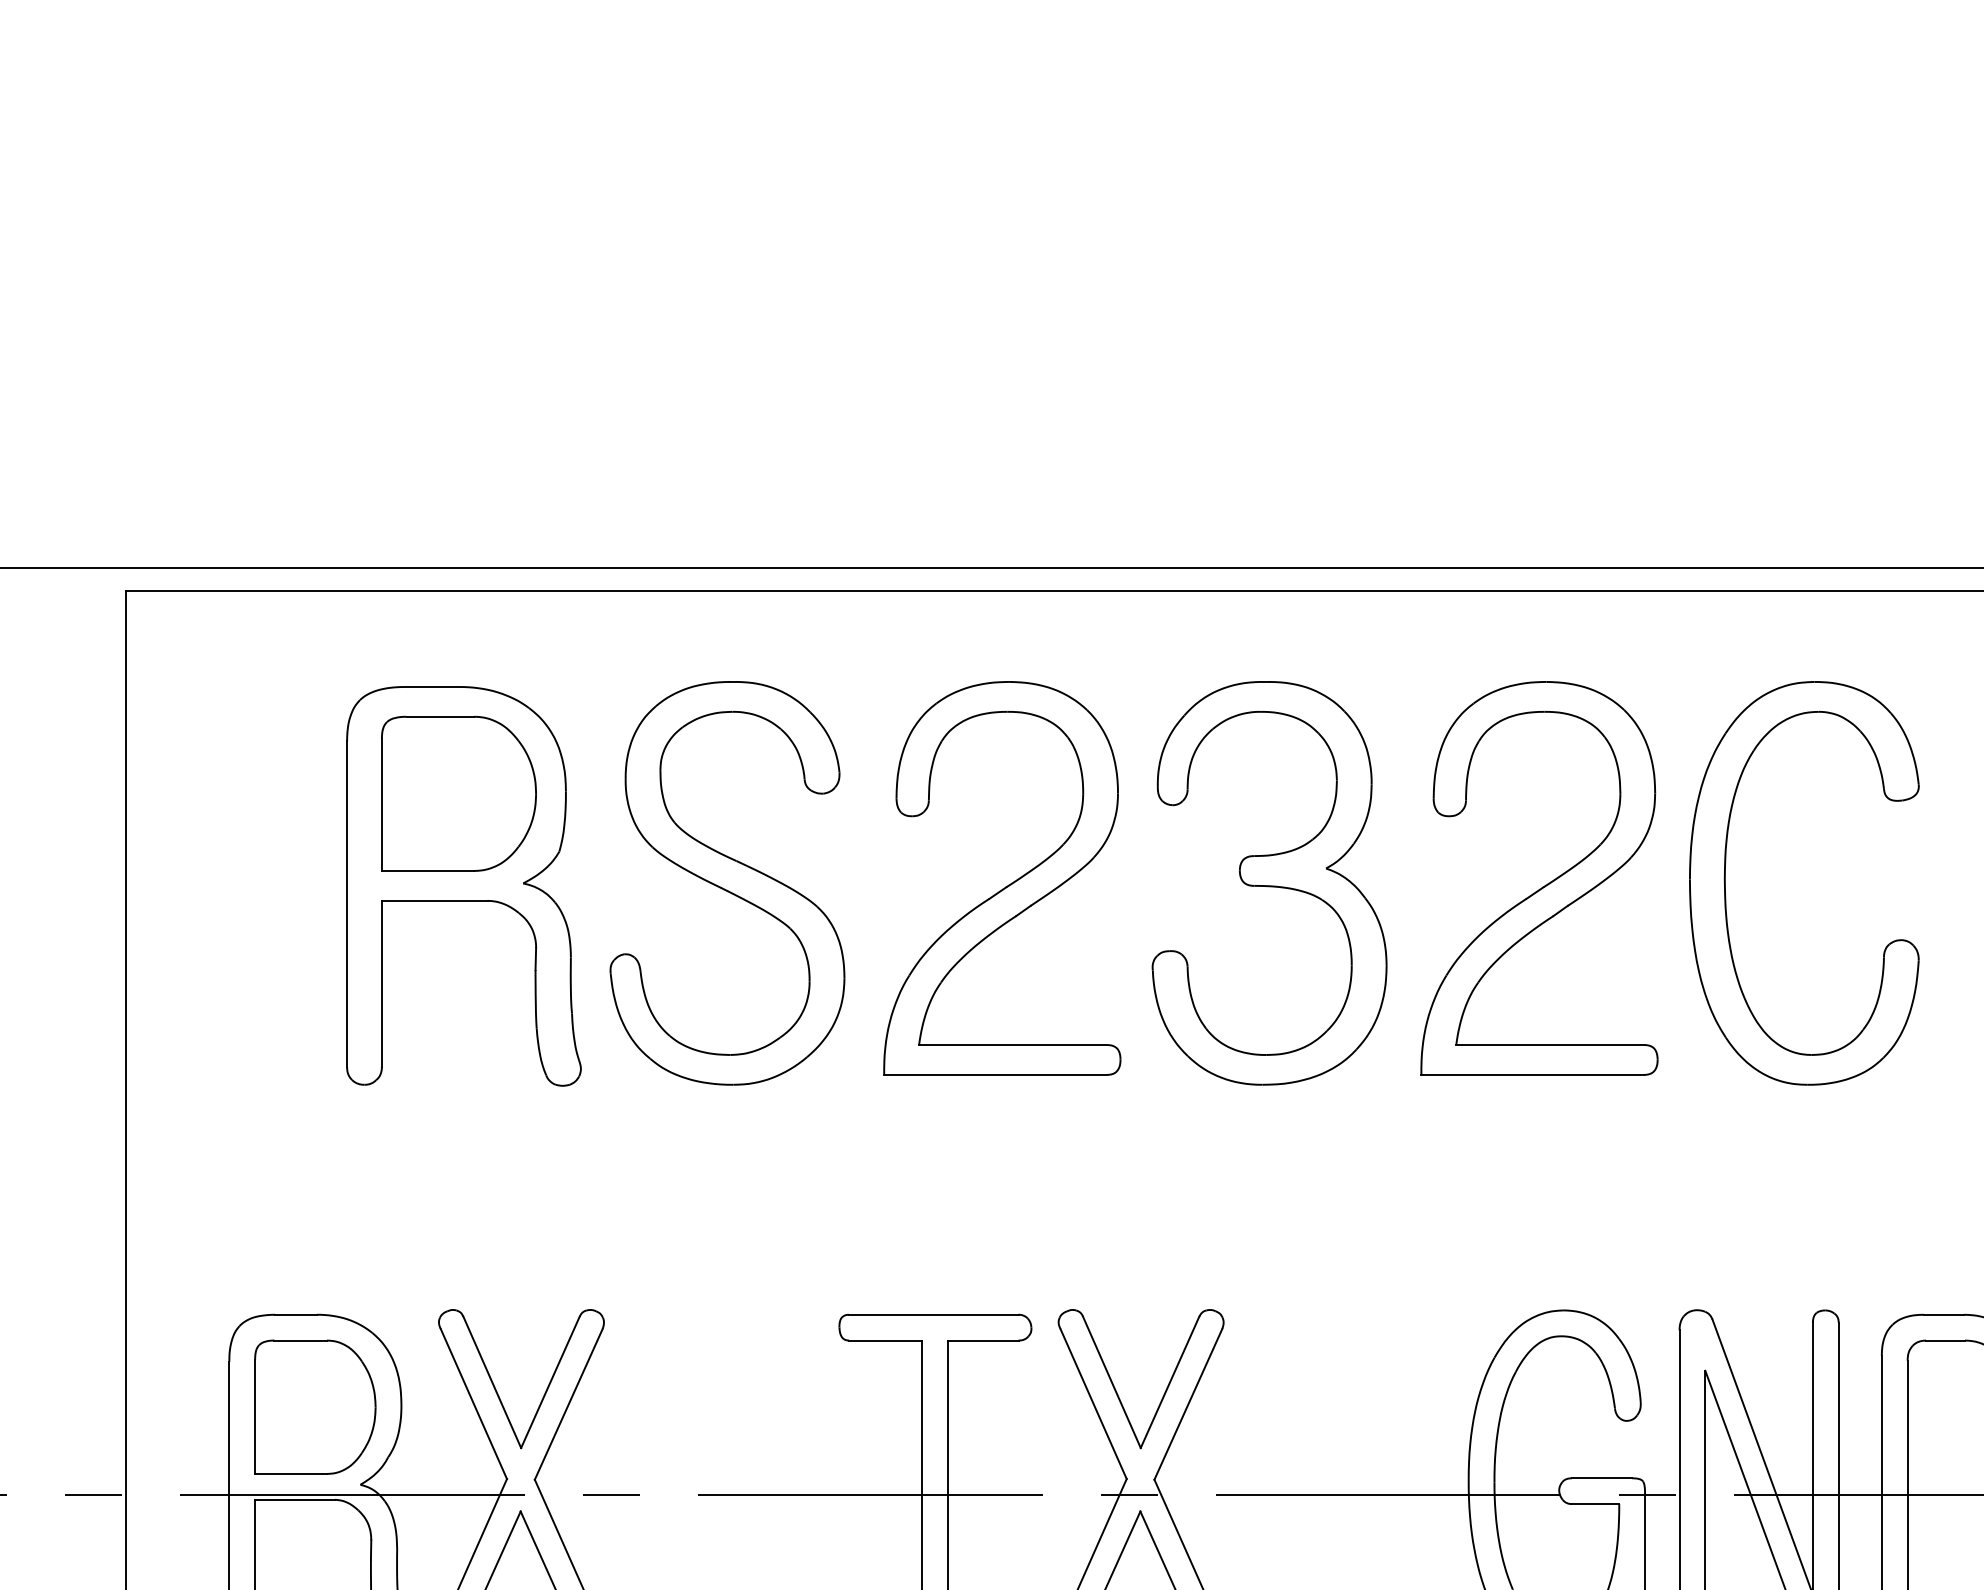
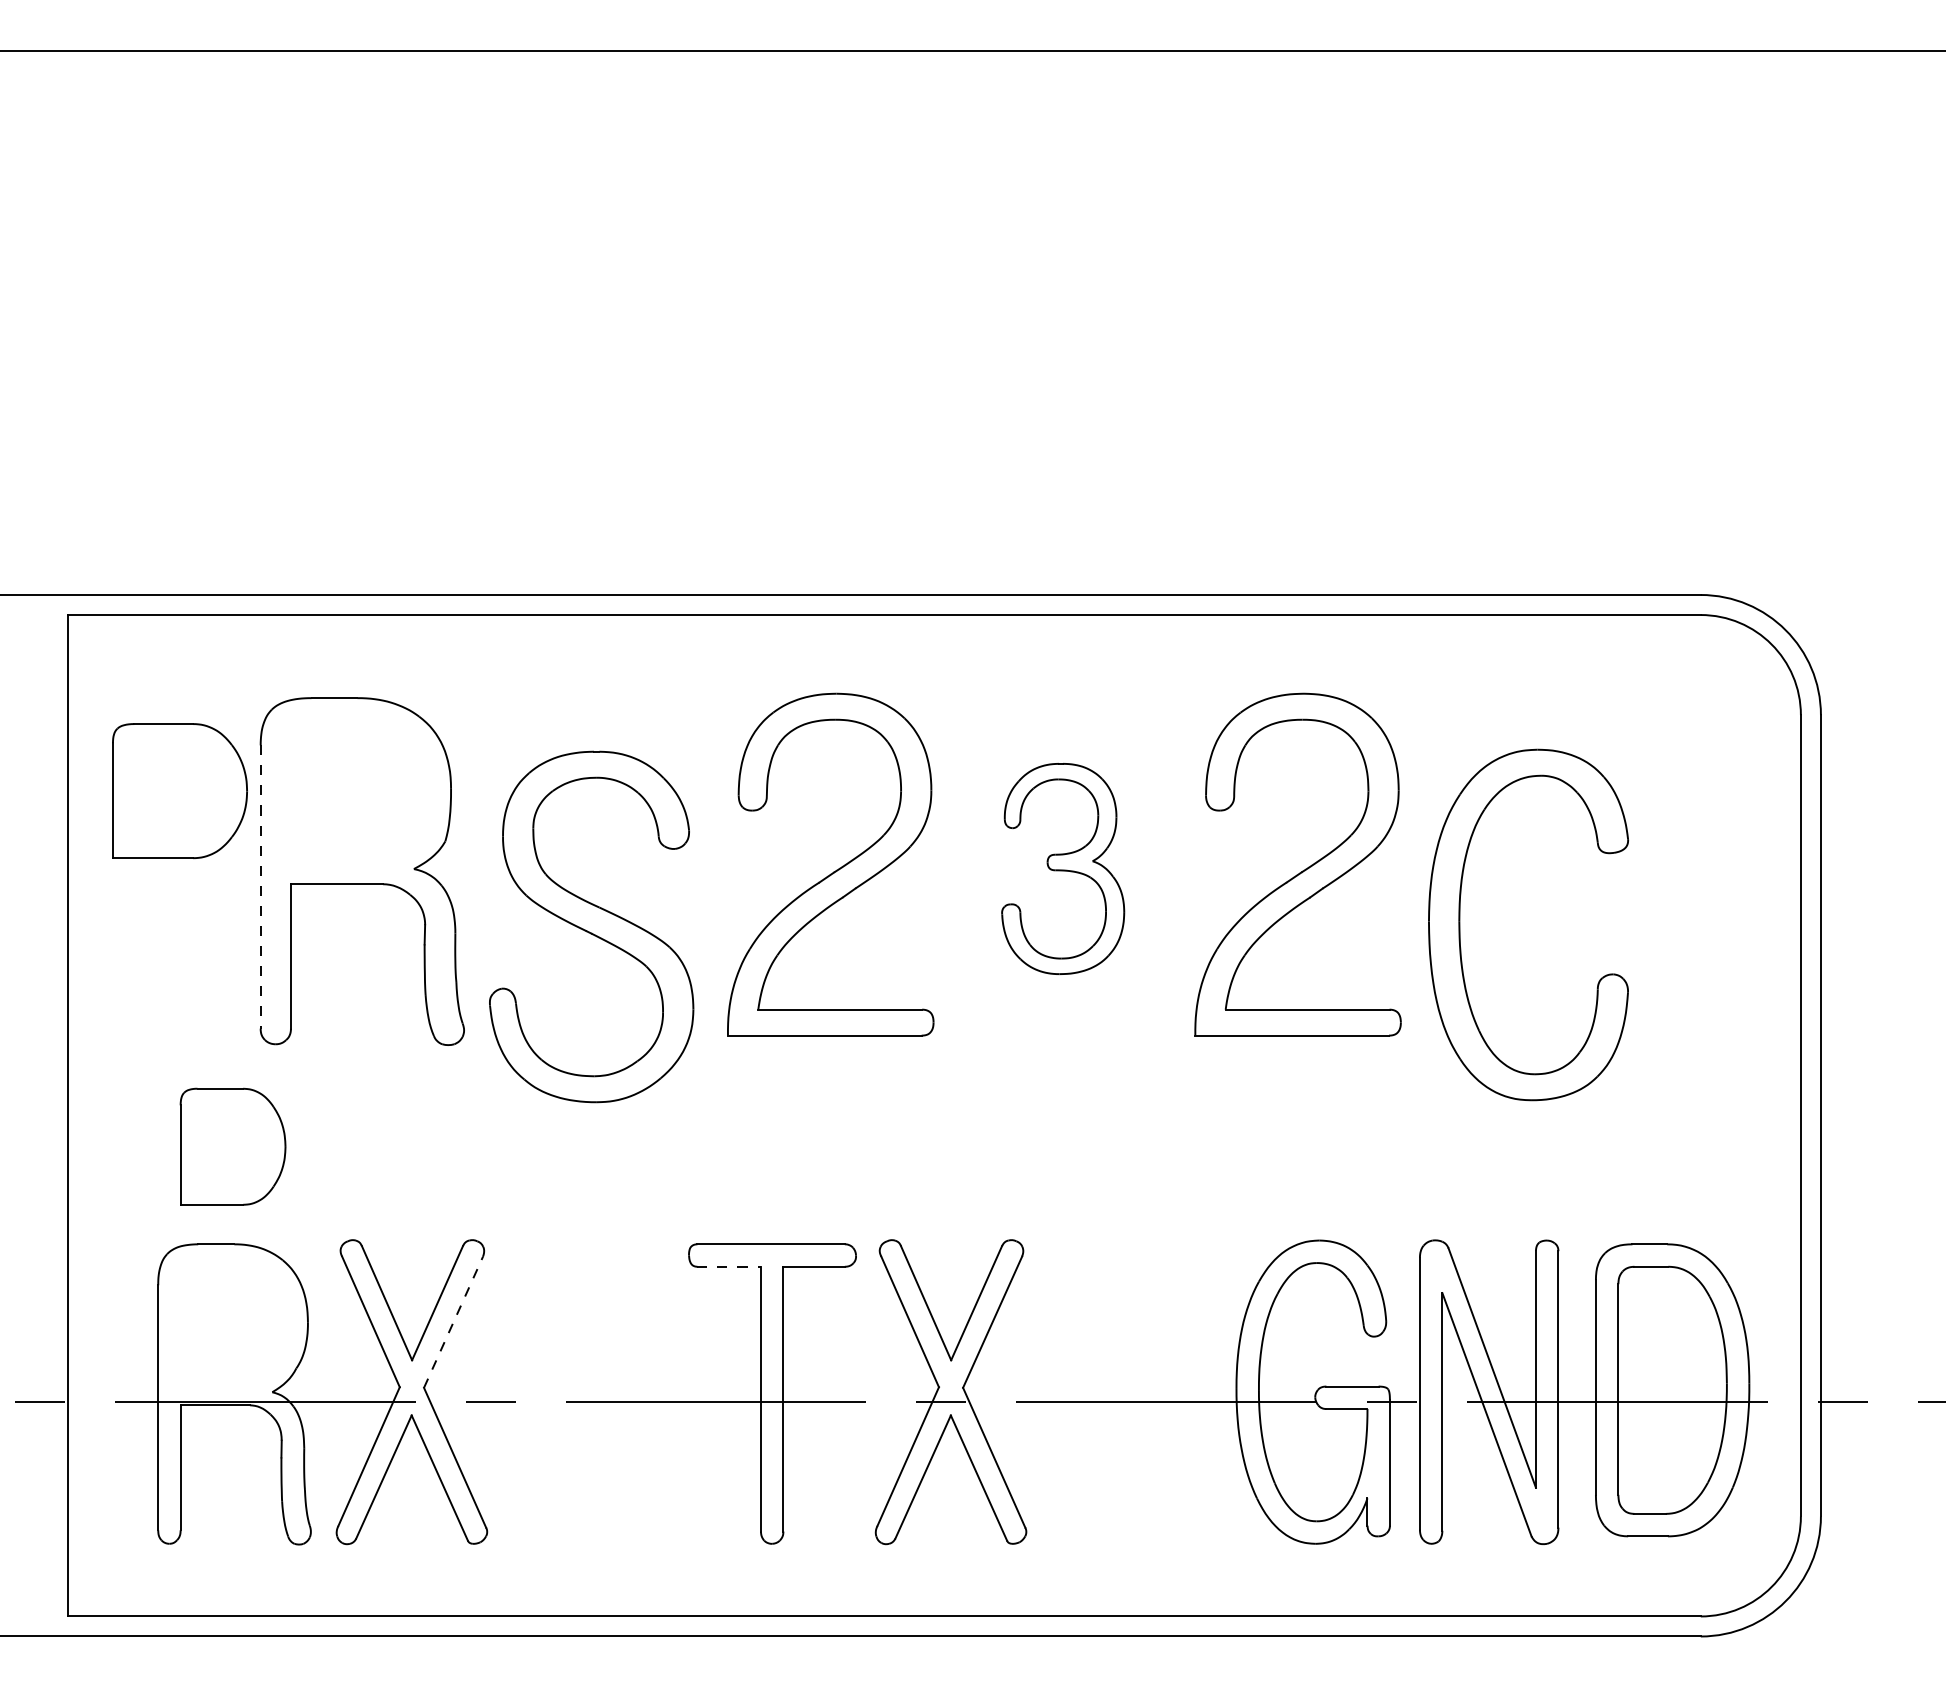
part: (458, 793) -> (179, 790), moved
part: (727, 882) -> (591, 926), moved
part: (1268, 882) -> (1062, 868), size x0.6
part: (1726, 882) -> (1460, 924), moved
line: (346, 904) -> (260, 887), solid -> dashed
line: (885, 1340) -> (729, 1266), solid -> dashed
line: (568, 1404) -> (453, 1322), solid -> dashed
part: (314, 1406) -> (232, 1146), moved

